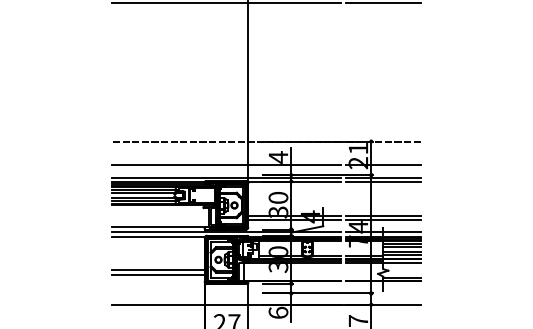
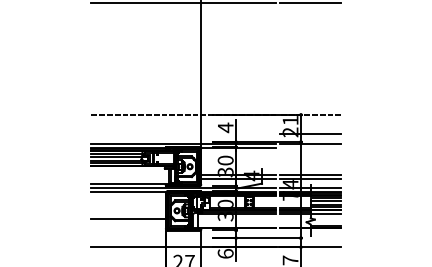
line: (226, 164) -> (183, 133), removed
line: (383, 181) -> (310, 147), removed
line: (158, 274) -> (128, 222), removed

